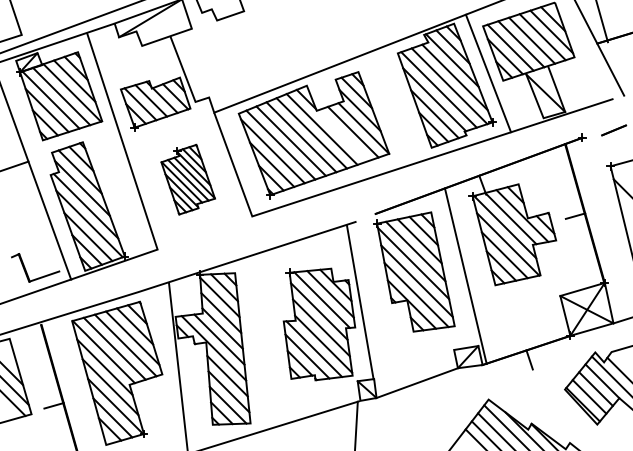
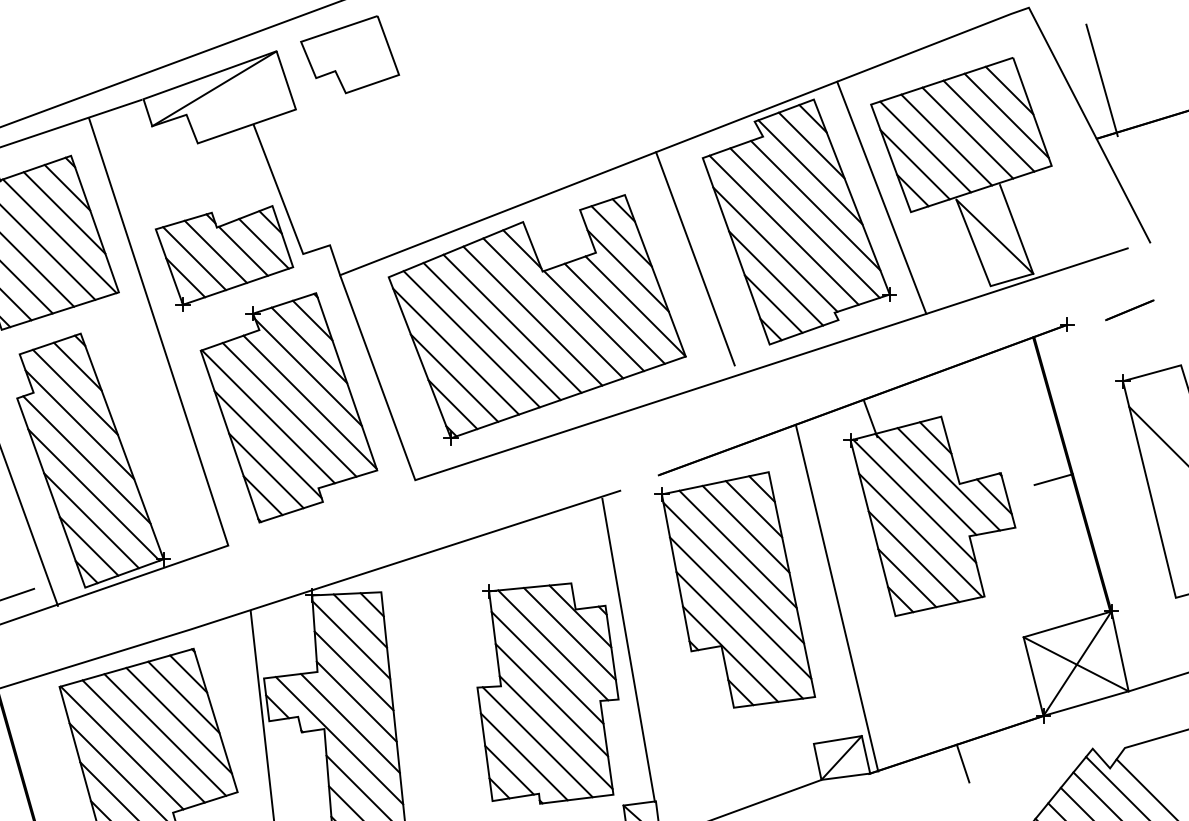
line: (394, 104) -> (696, 259), added
line: (342, 135) -> (593, 320), added
part: (187, 179) -> (287, 407), size x1.67

